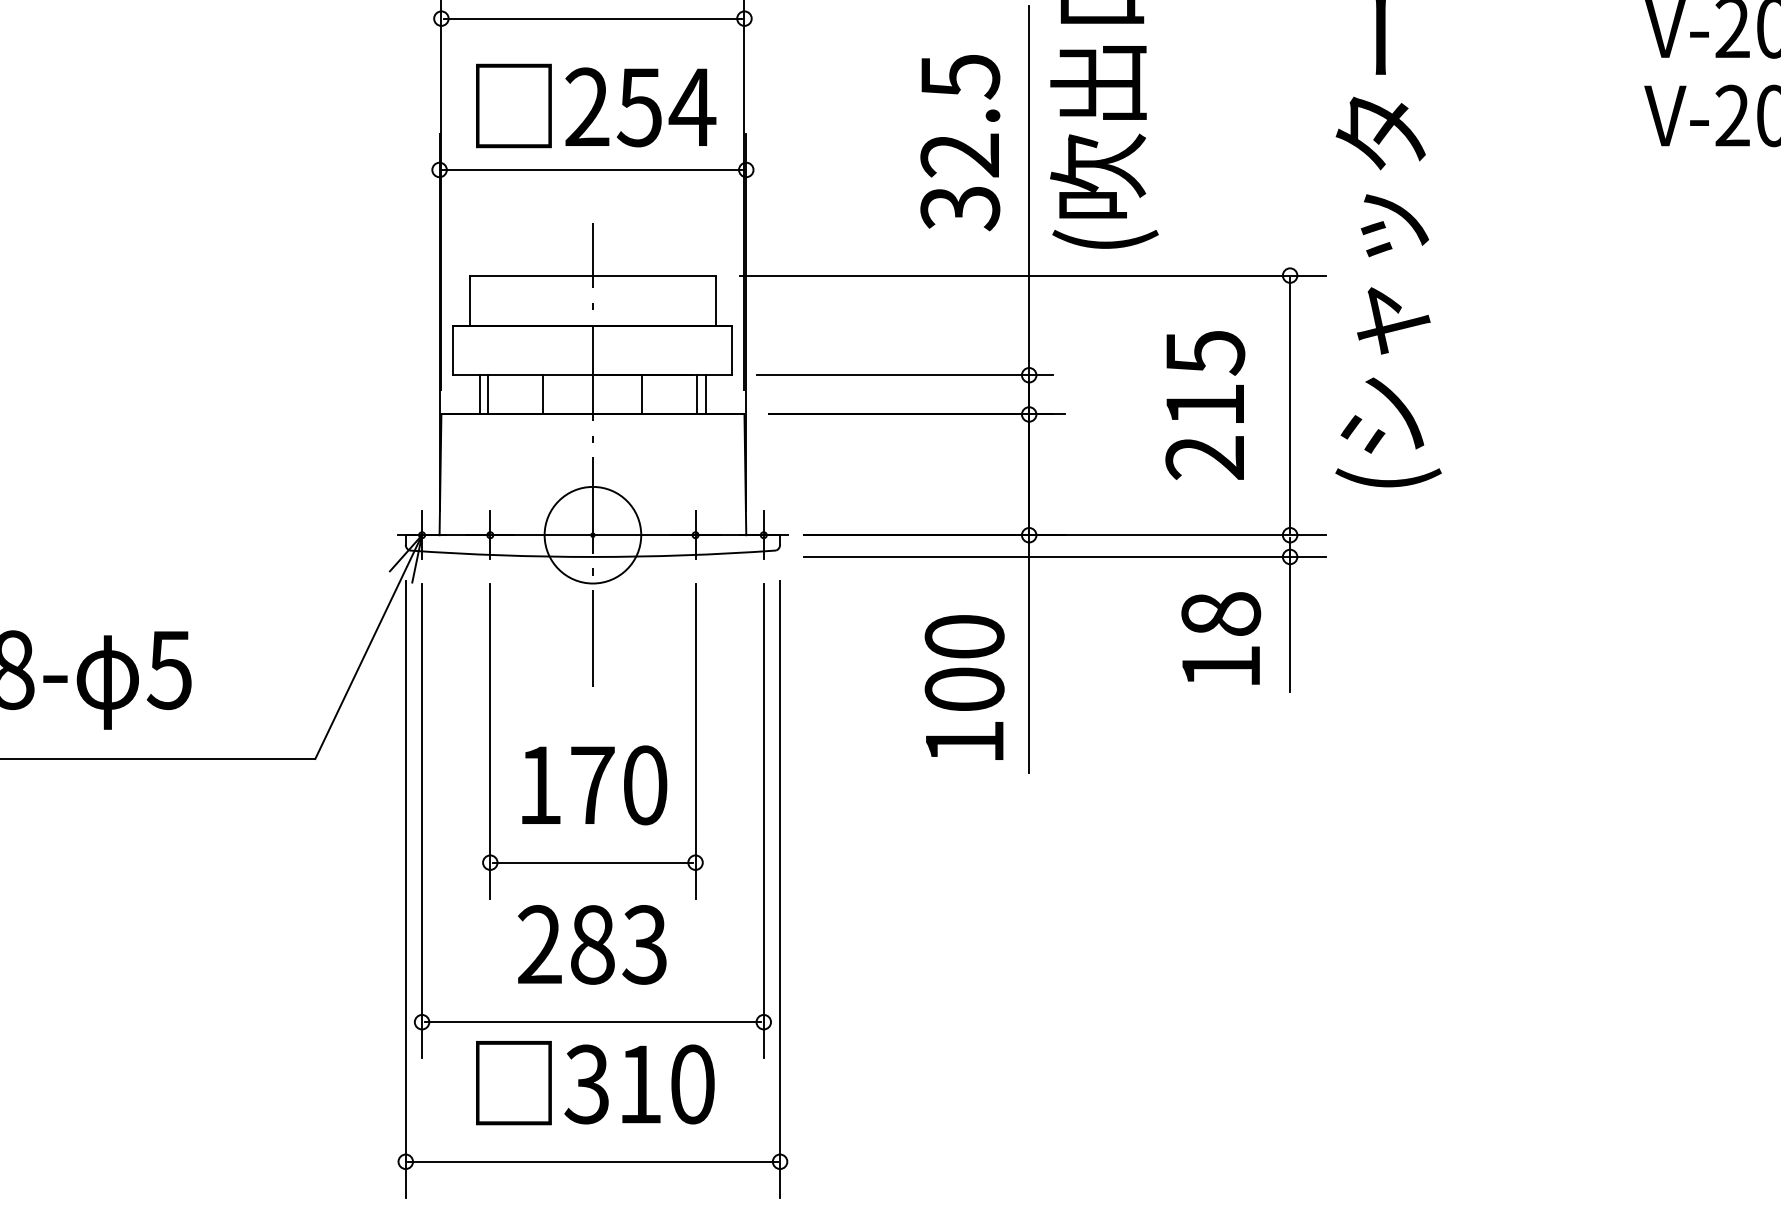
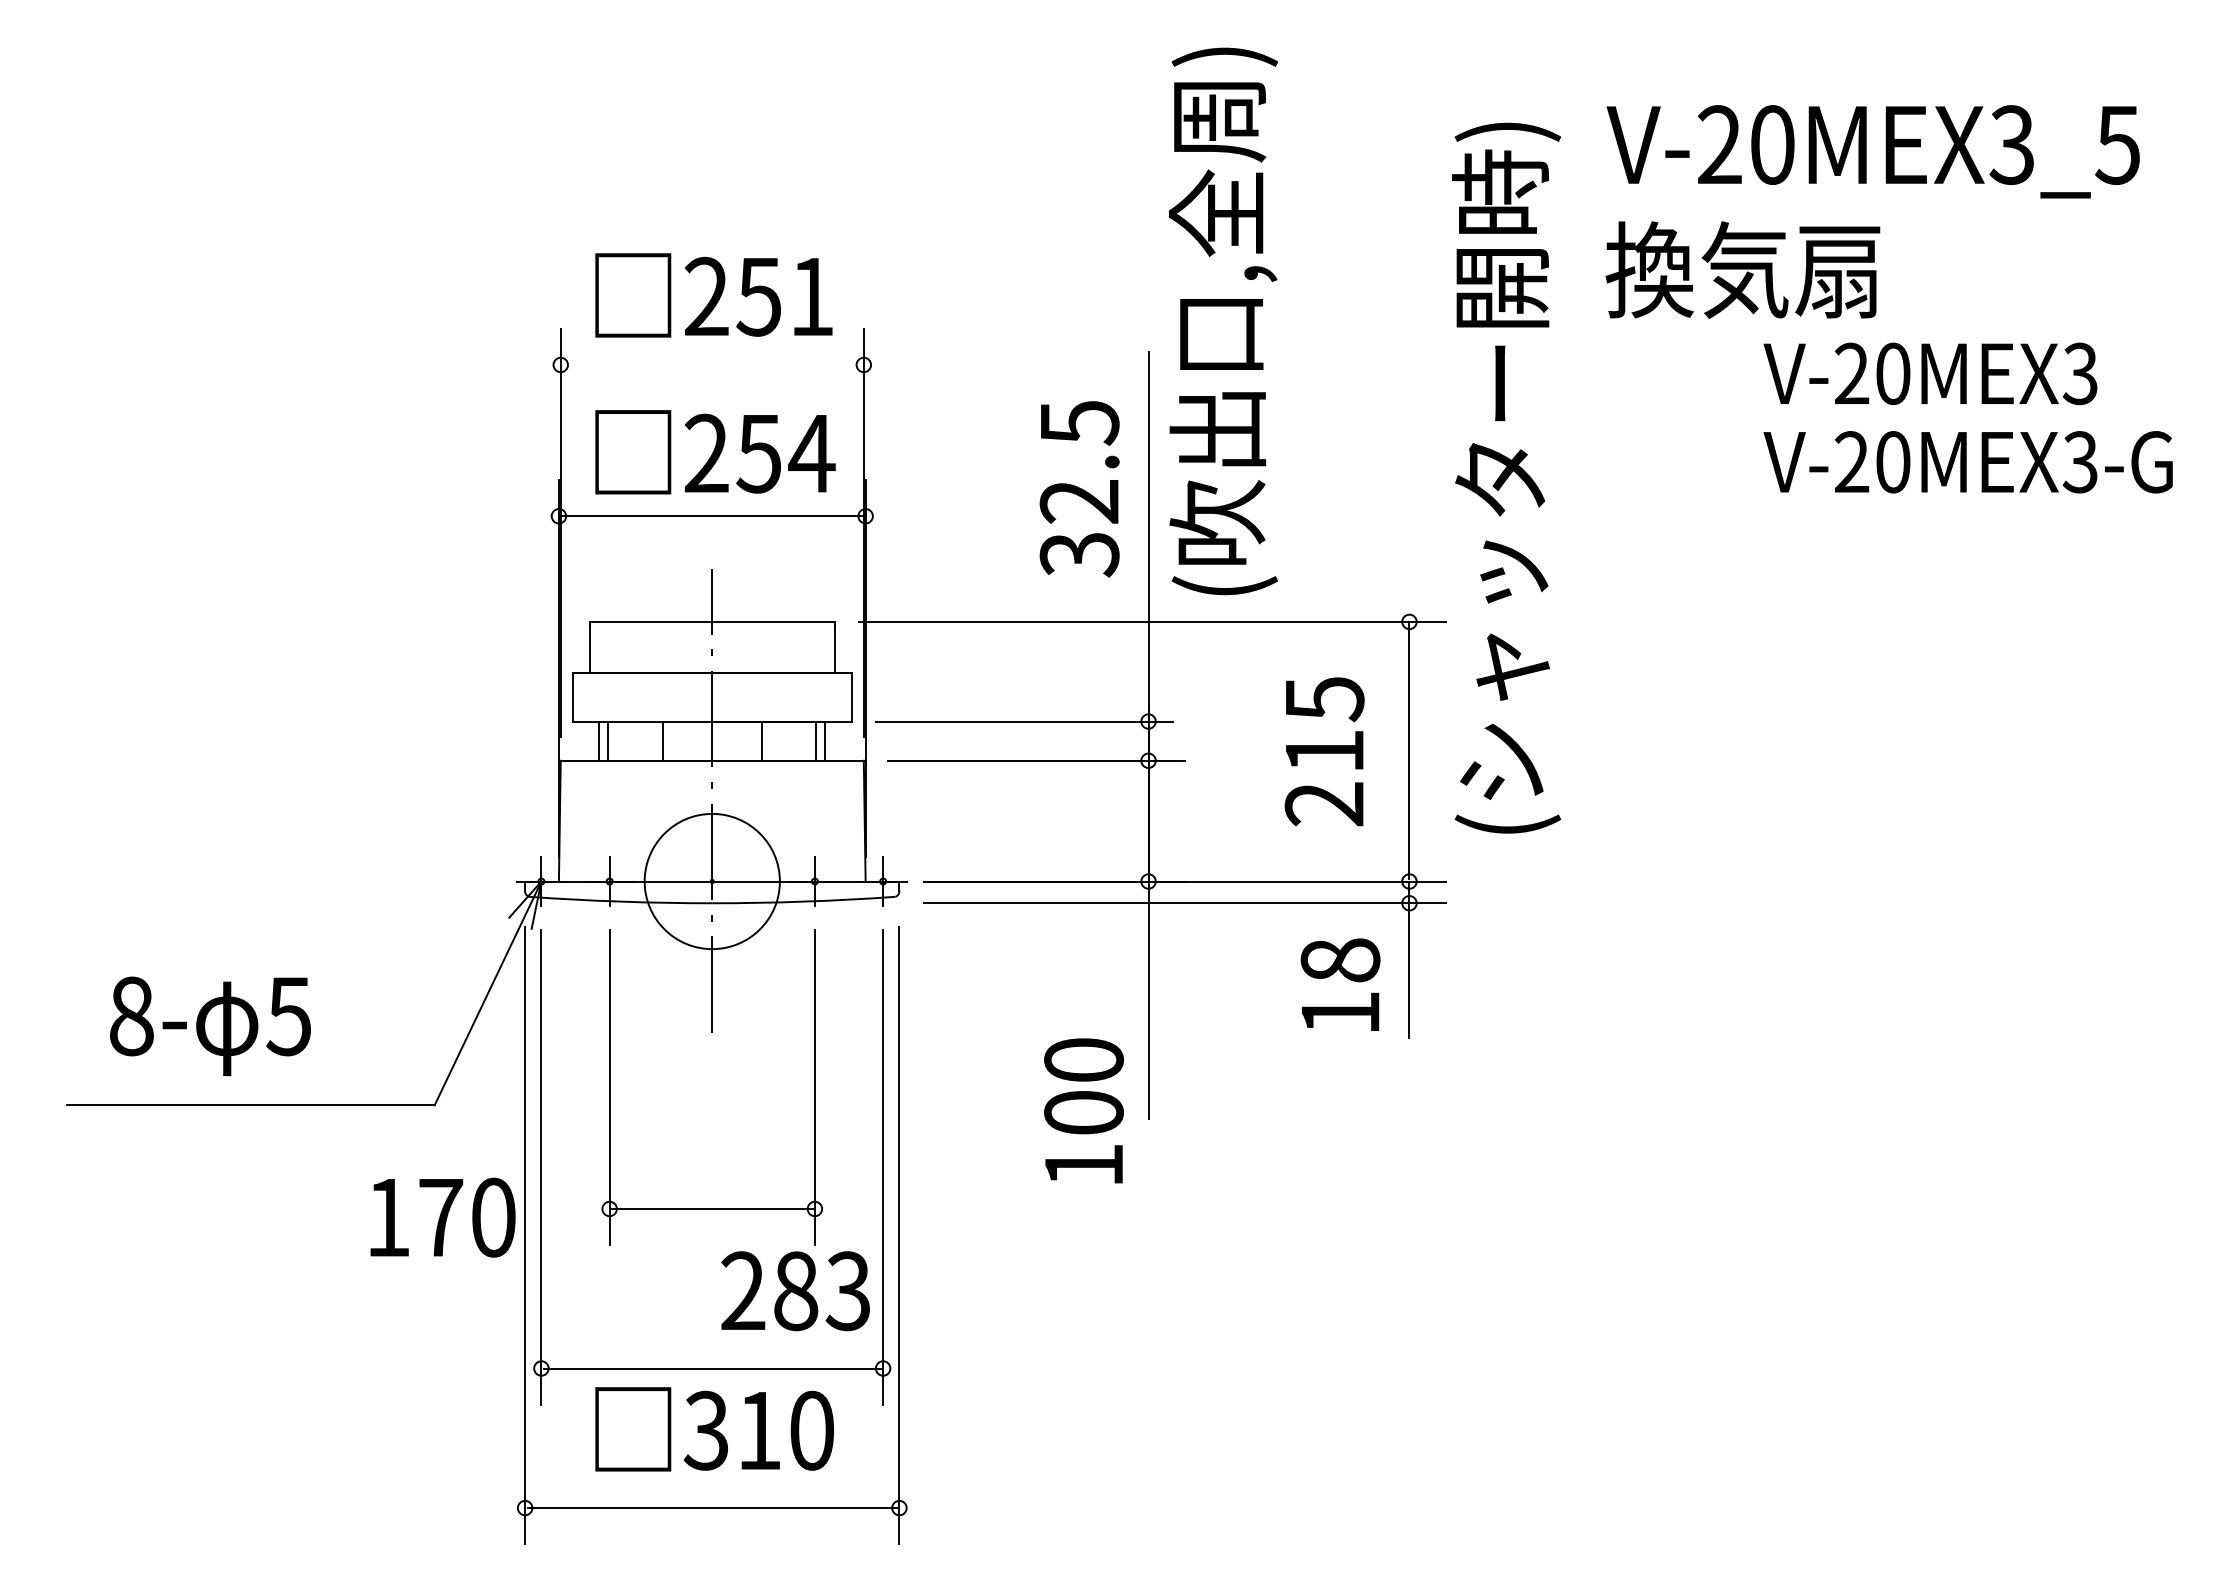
line: (593, 18) -> (712, 364), removed
circle: (592, 535) -> (711, 881), size x1.4
text: (964, 687) -> (1083, 1110), moved
text: (594, 785) -> (442, 1217), moved
text: (592, 945) -> (795, 1291), moved

